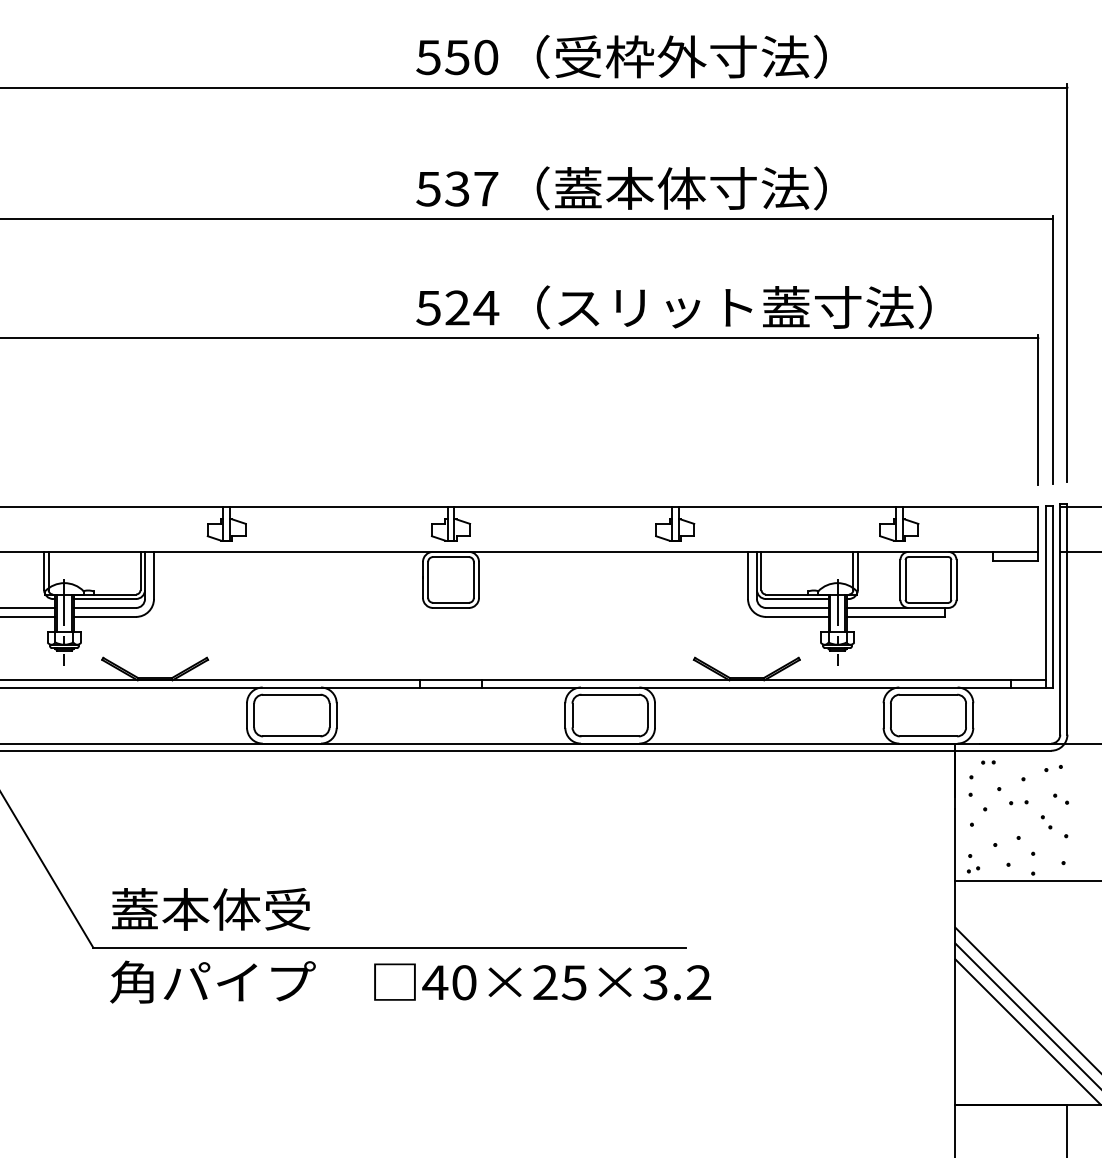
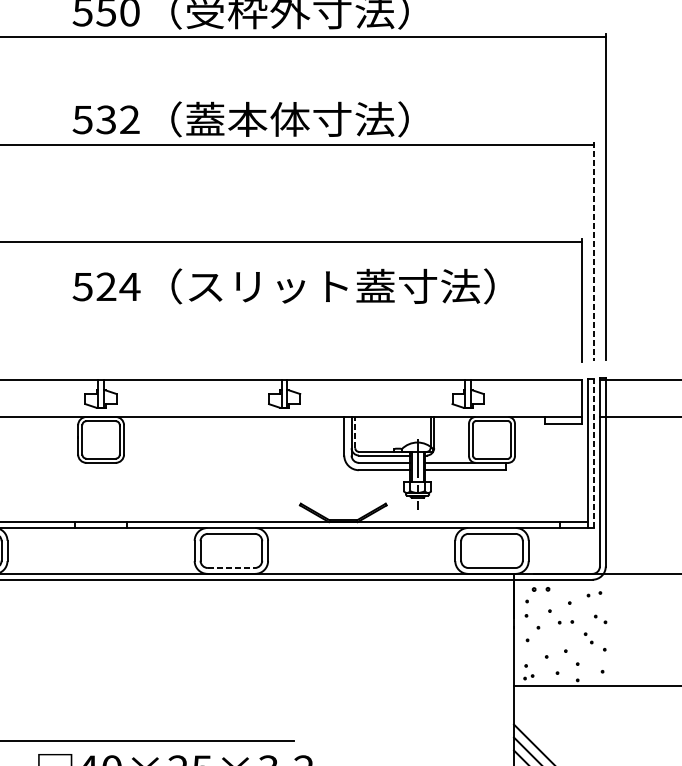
text: (486, 188) -> (130, 119), 537 -> 532
text: (673, 307) -> (283, 286), moved
line: (1052, 349) -> (593, 251), solid -> dashed
line: (761, 570) -> (355, 432), solid -> dashed
line: (1052, 596) -> (593, 453), solid -> dashed
line: (610, 736) -> (231, 568), solid -> dashed
part: (988, 762) -> (541, 589), size x1.6

